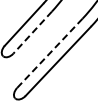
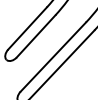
line: (32, 32) -> (35, 36), dashed -> solid
line: (49, 53) -> (52, 57), dashed -> solid

